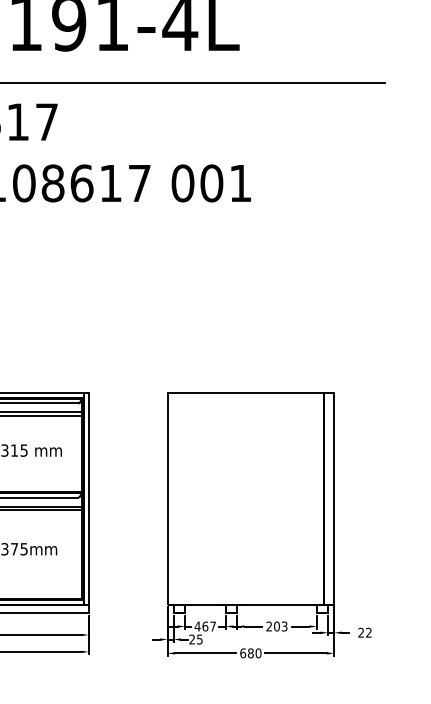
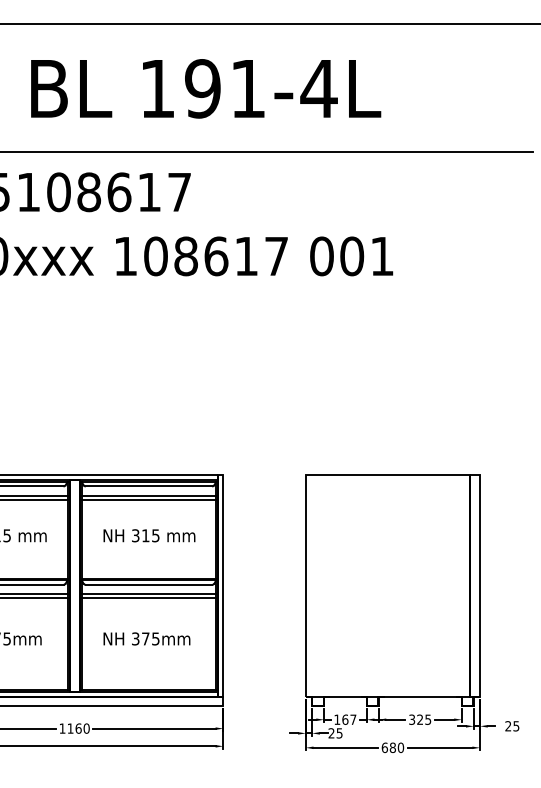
text: (197, 626) -> (337, 719), 467 -> 167
text: (277, 626) -> (420, 719), 203 -> 325
text: (369, 632) -> (516, 726), 22 -> 25

